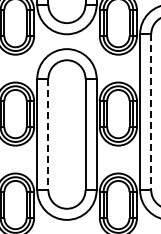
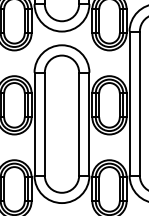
line: (151, 112) -> (140, 103), dashed -> solid
line: (48, 134) -> (44, 124), dashed -> solid

